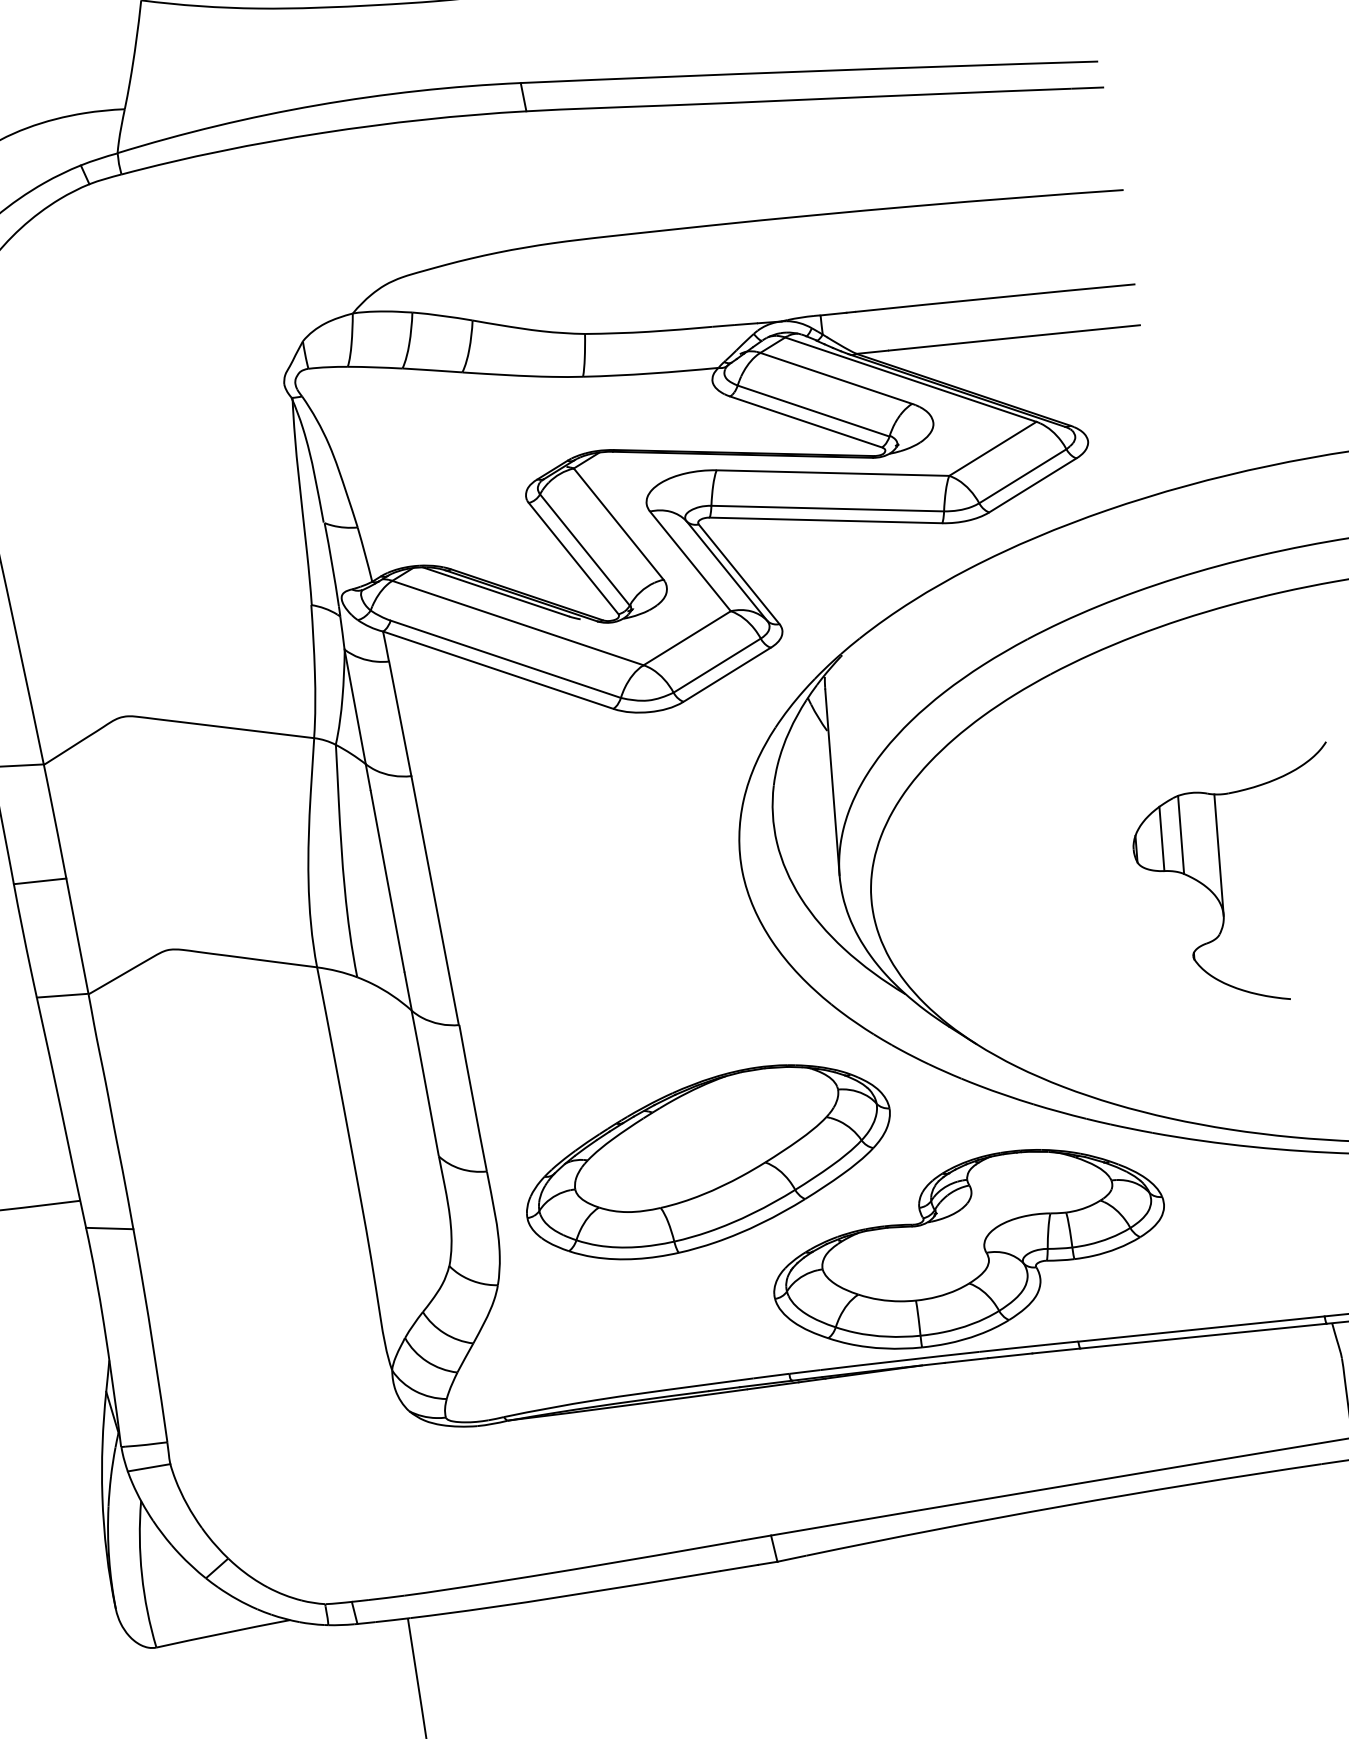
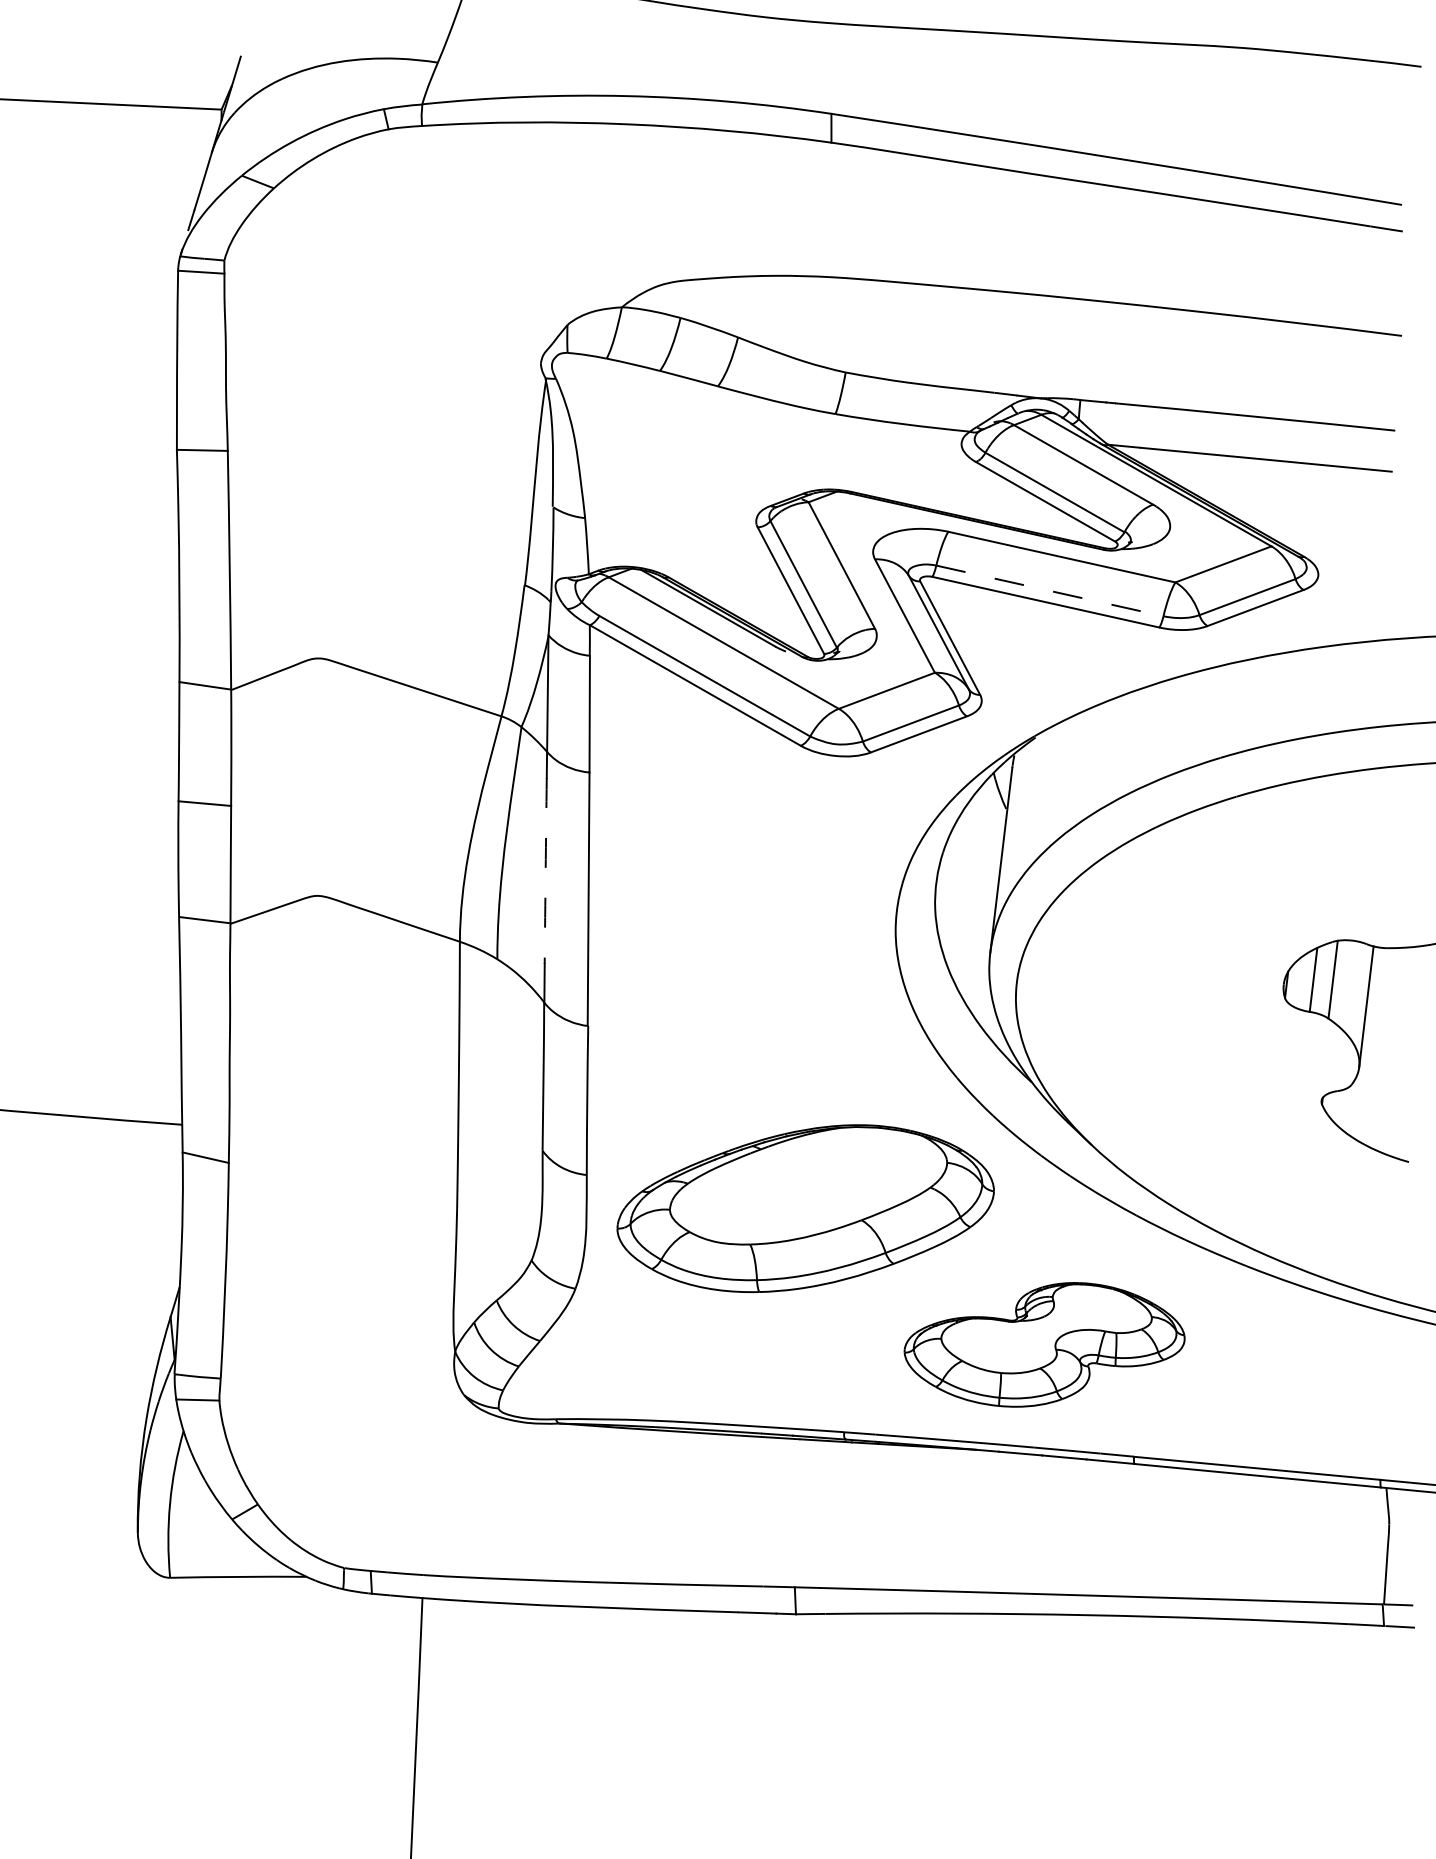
line: (828, 509) -> (1050, 591), solid -> dashed
arc: (387, 881) -> (545, 871), solid -> dashed
part: (968, 1248) -> (1044, 1344), size x0.7

